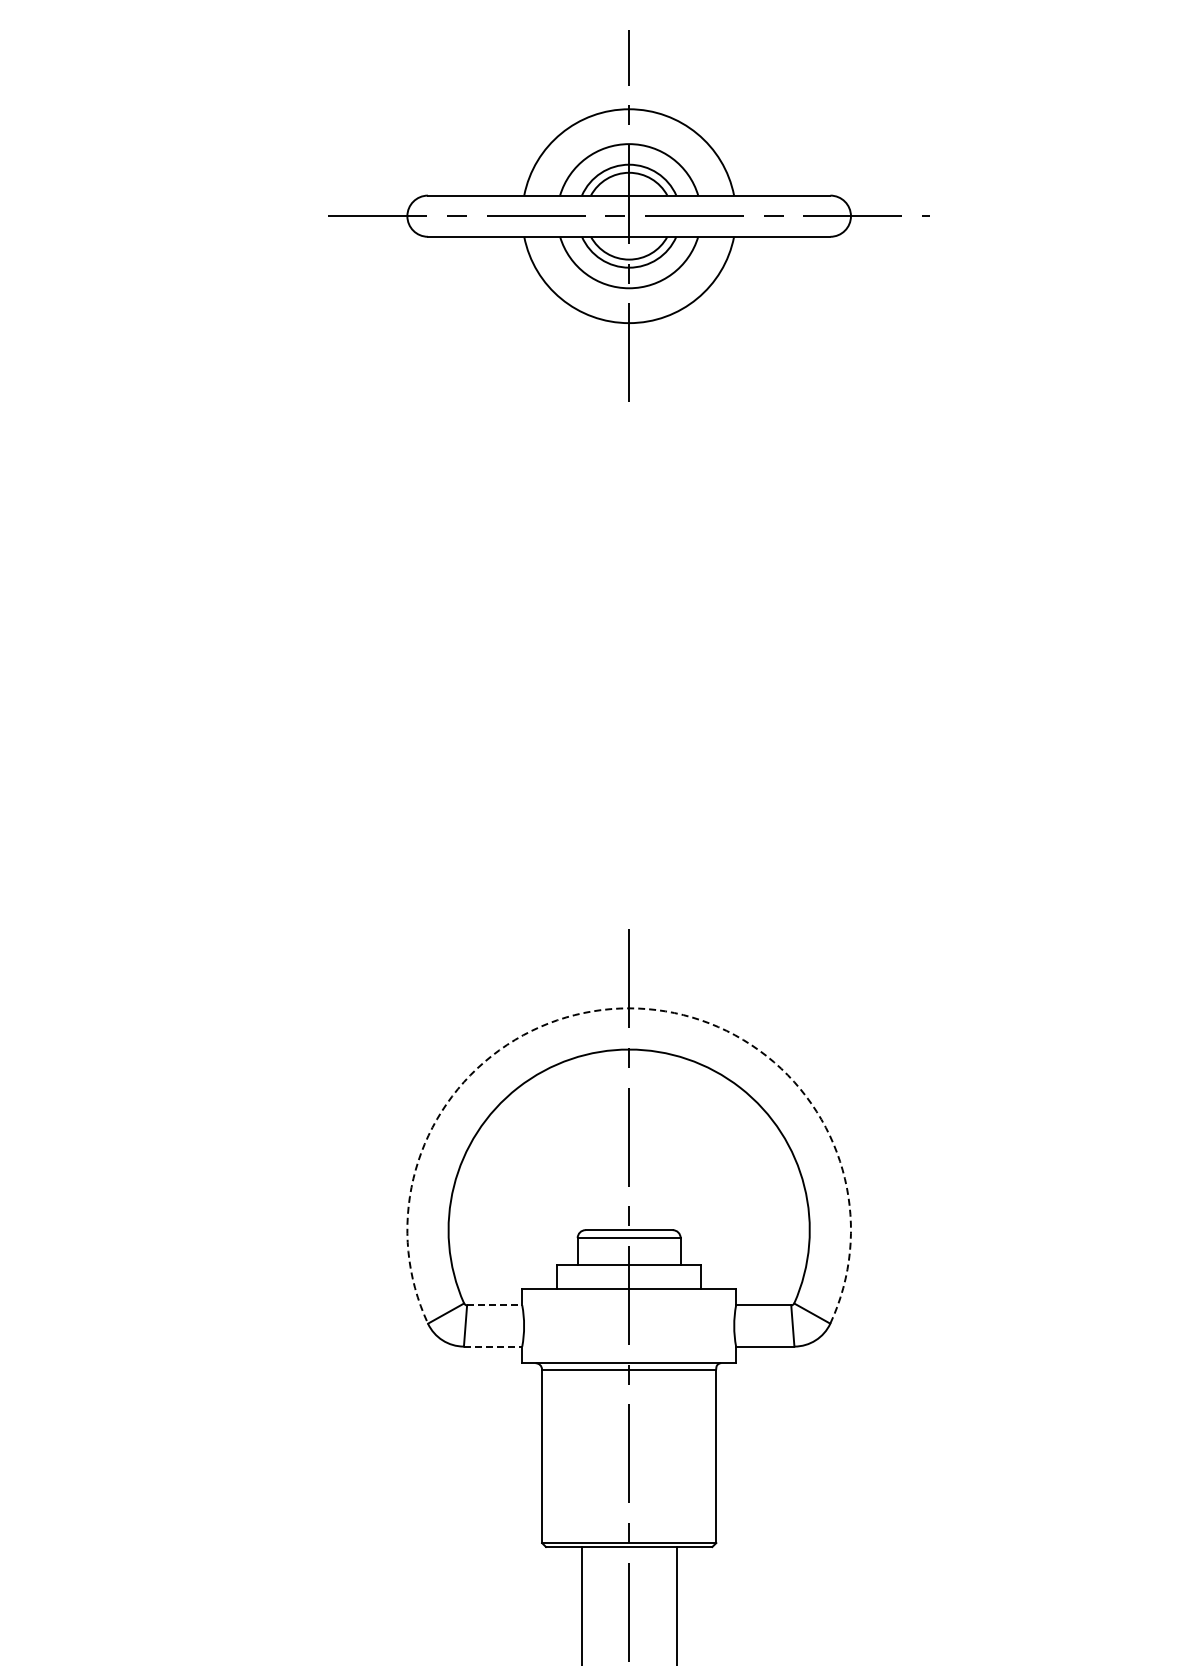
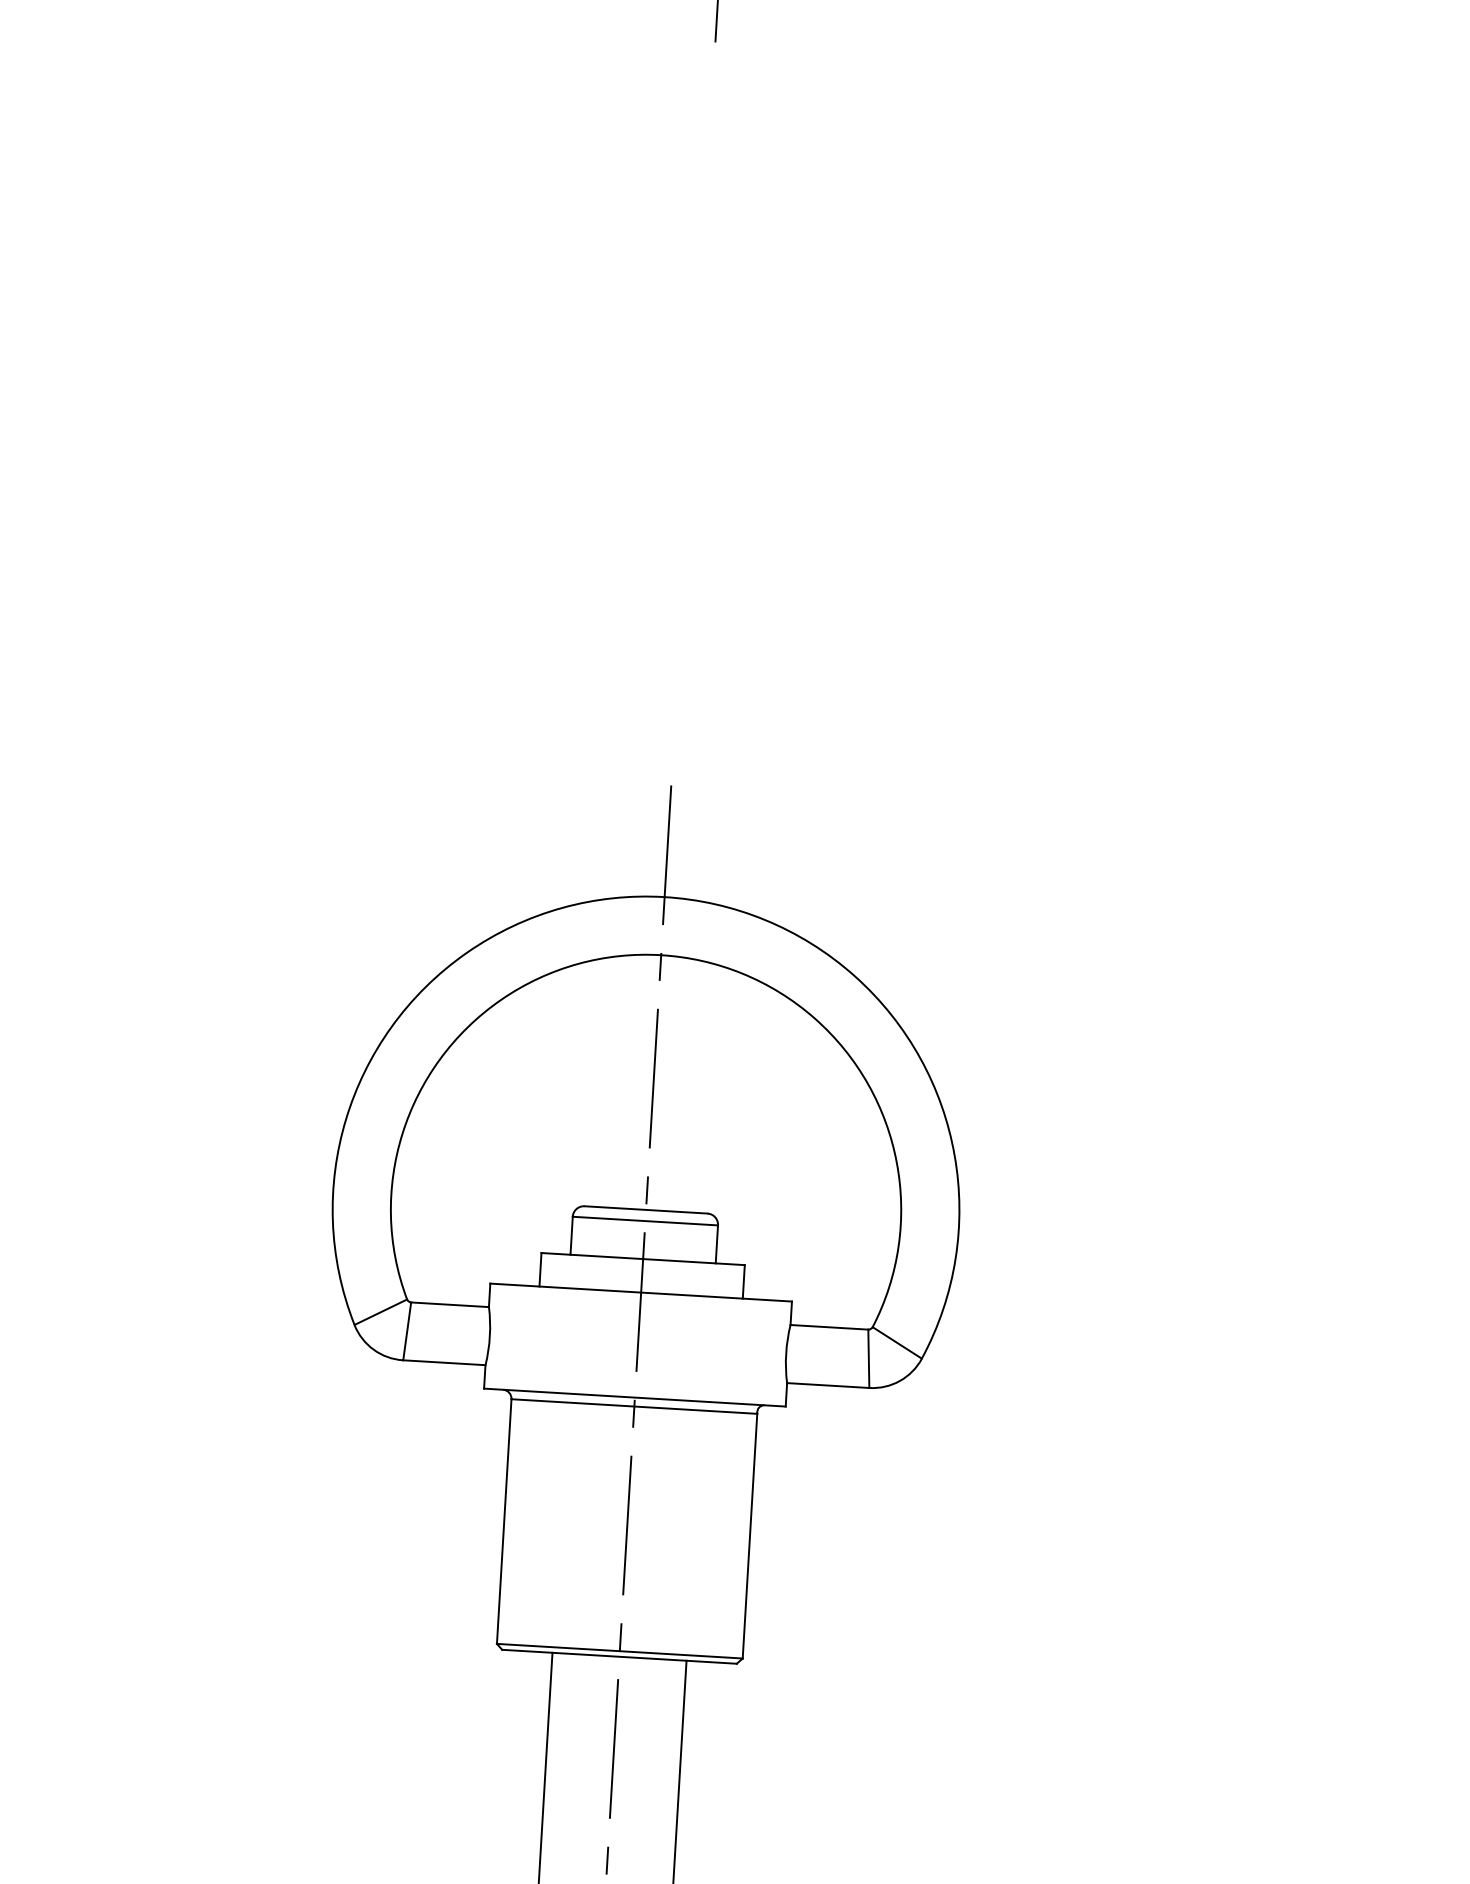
arc: (629, 1008) -> (665, 897), dashed -> solid
line: (494, 1305) -> (449, 1304), dashed -> solid
line: (493, 1346) -> (444, 1362), dashed -> solid

